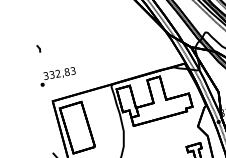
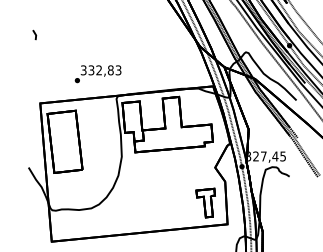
text: (57, 77) -> (97, 74), moved

